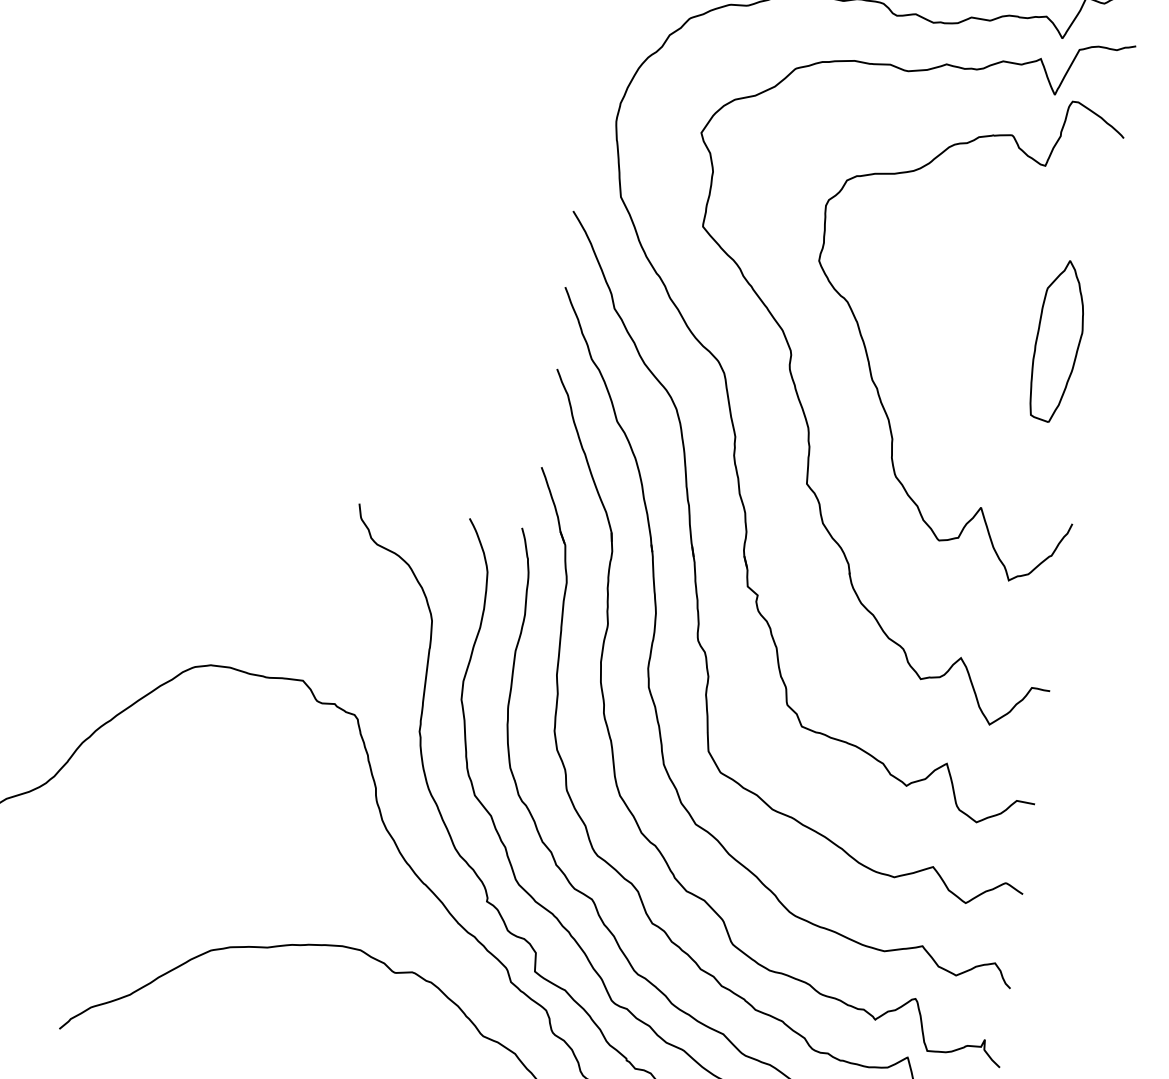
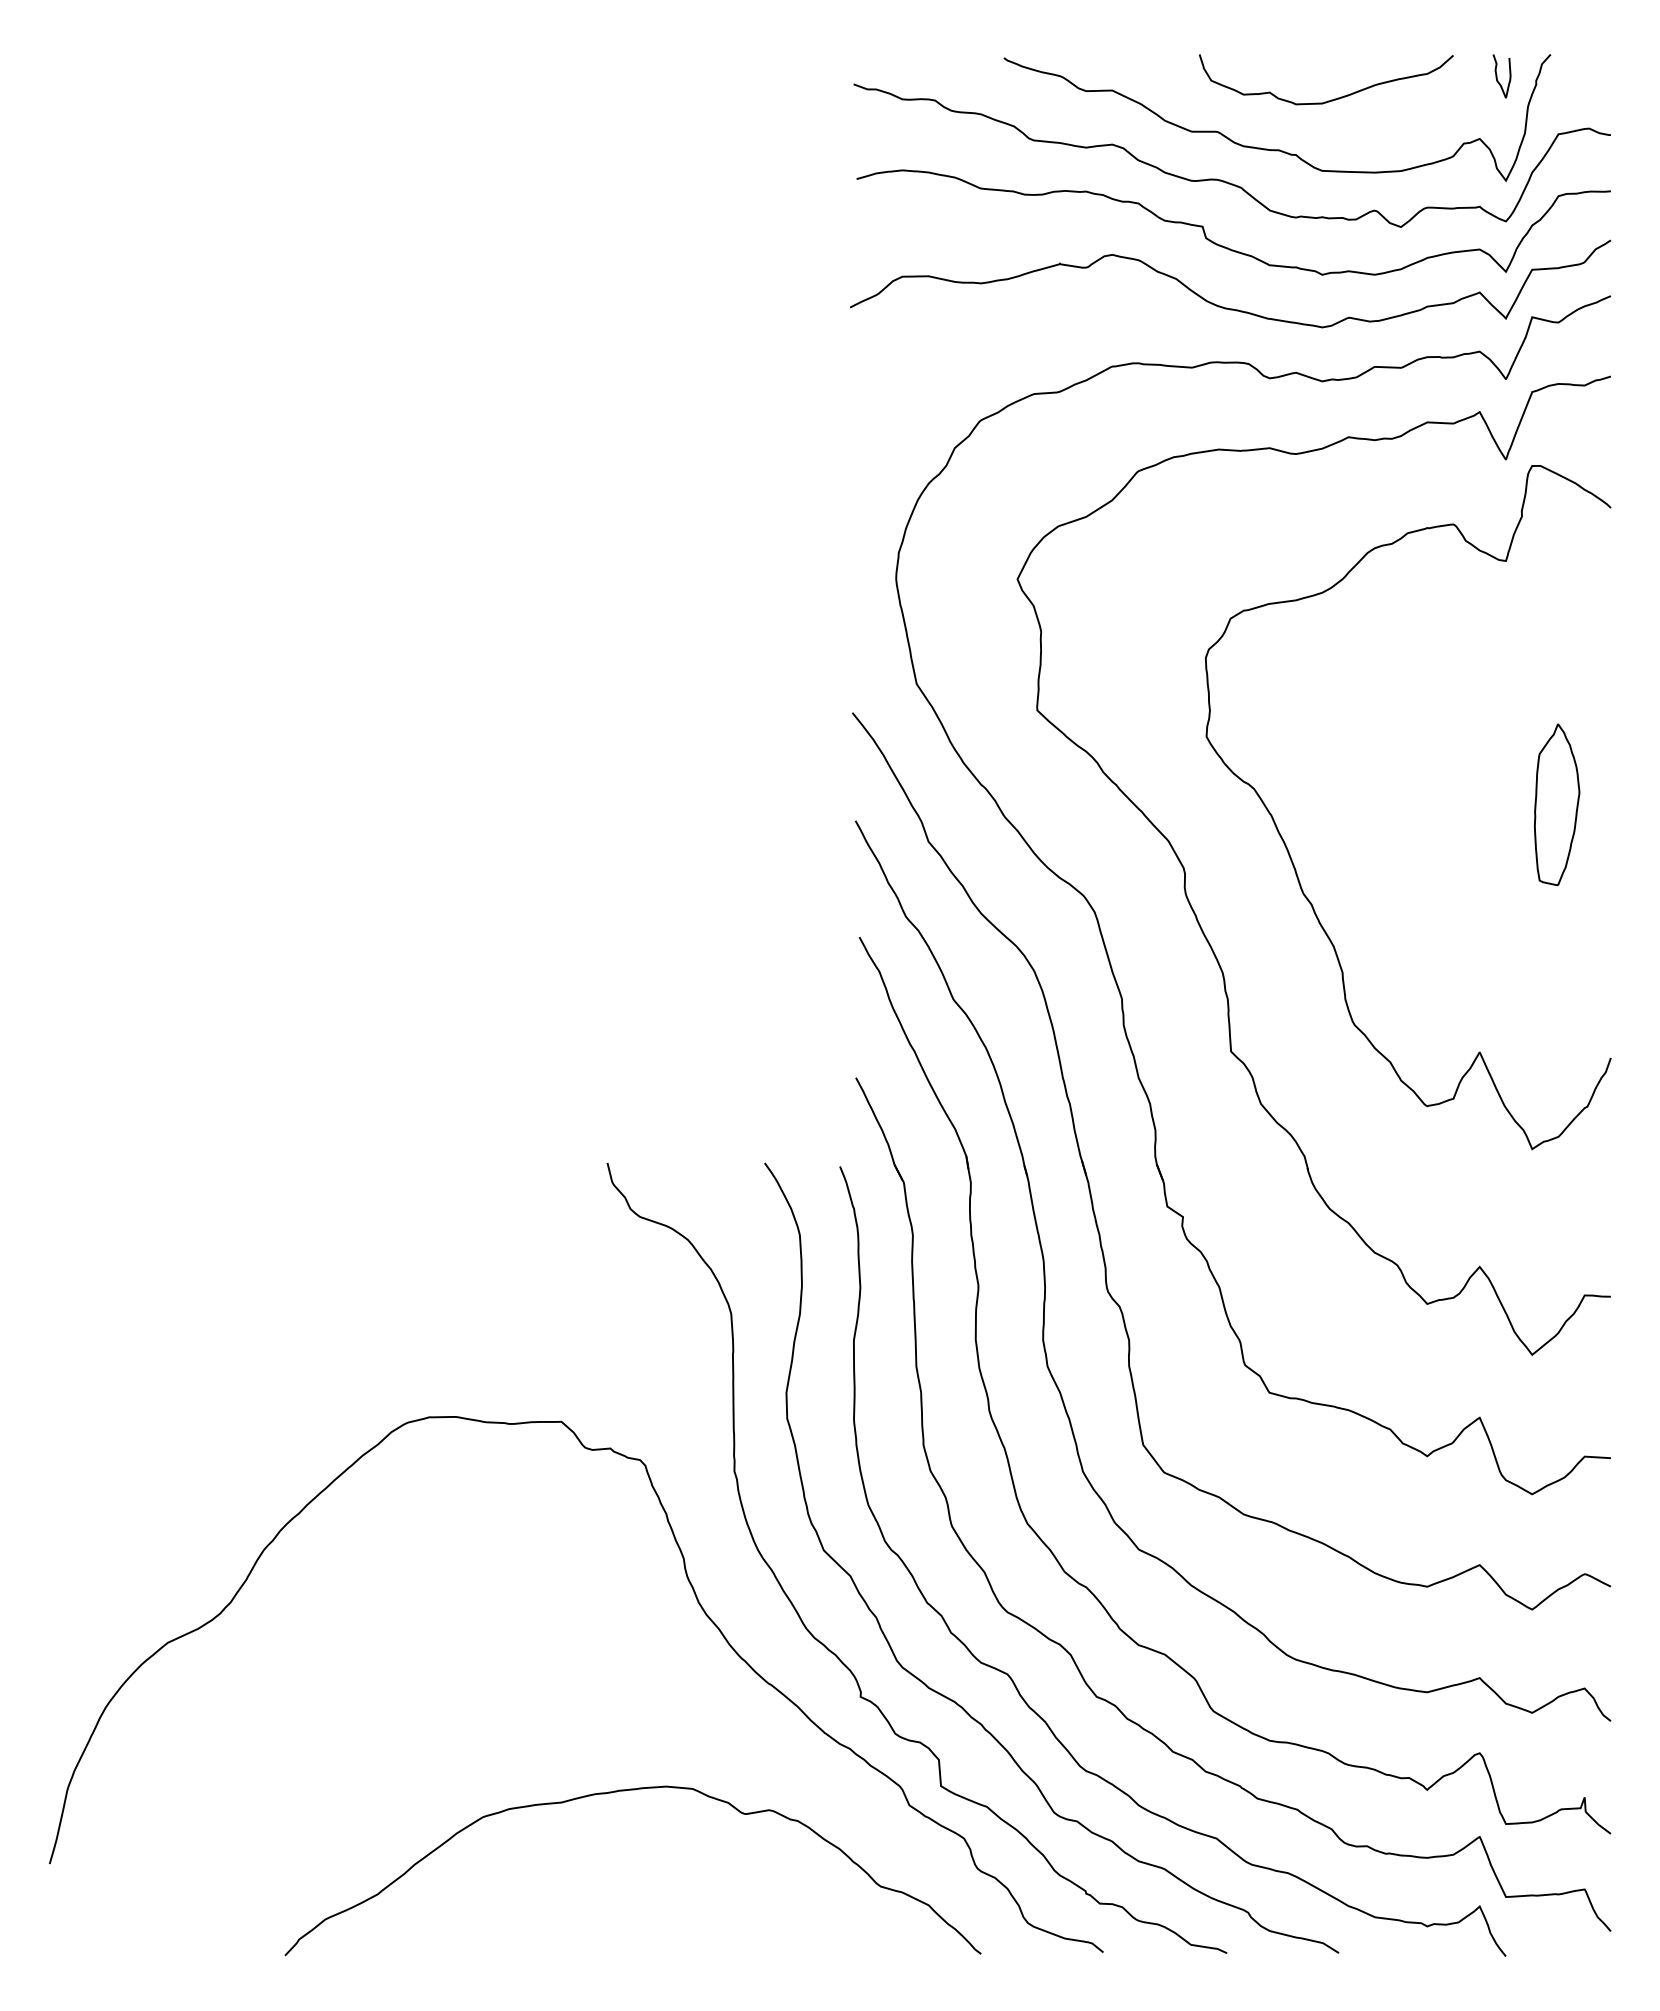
part: (1058, 341) -> (1556, 804), size x0.7

